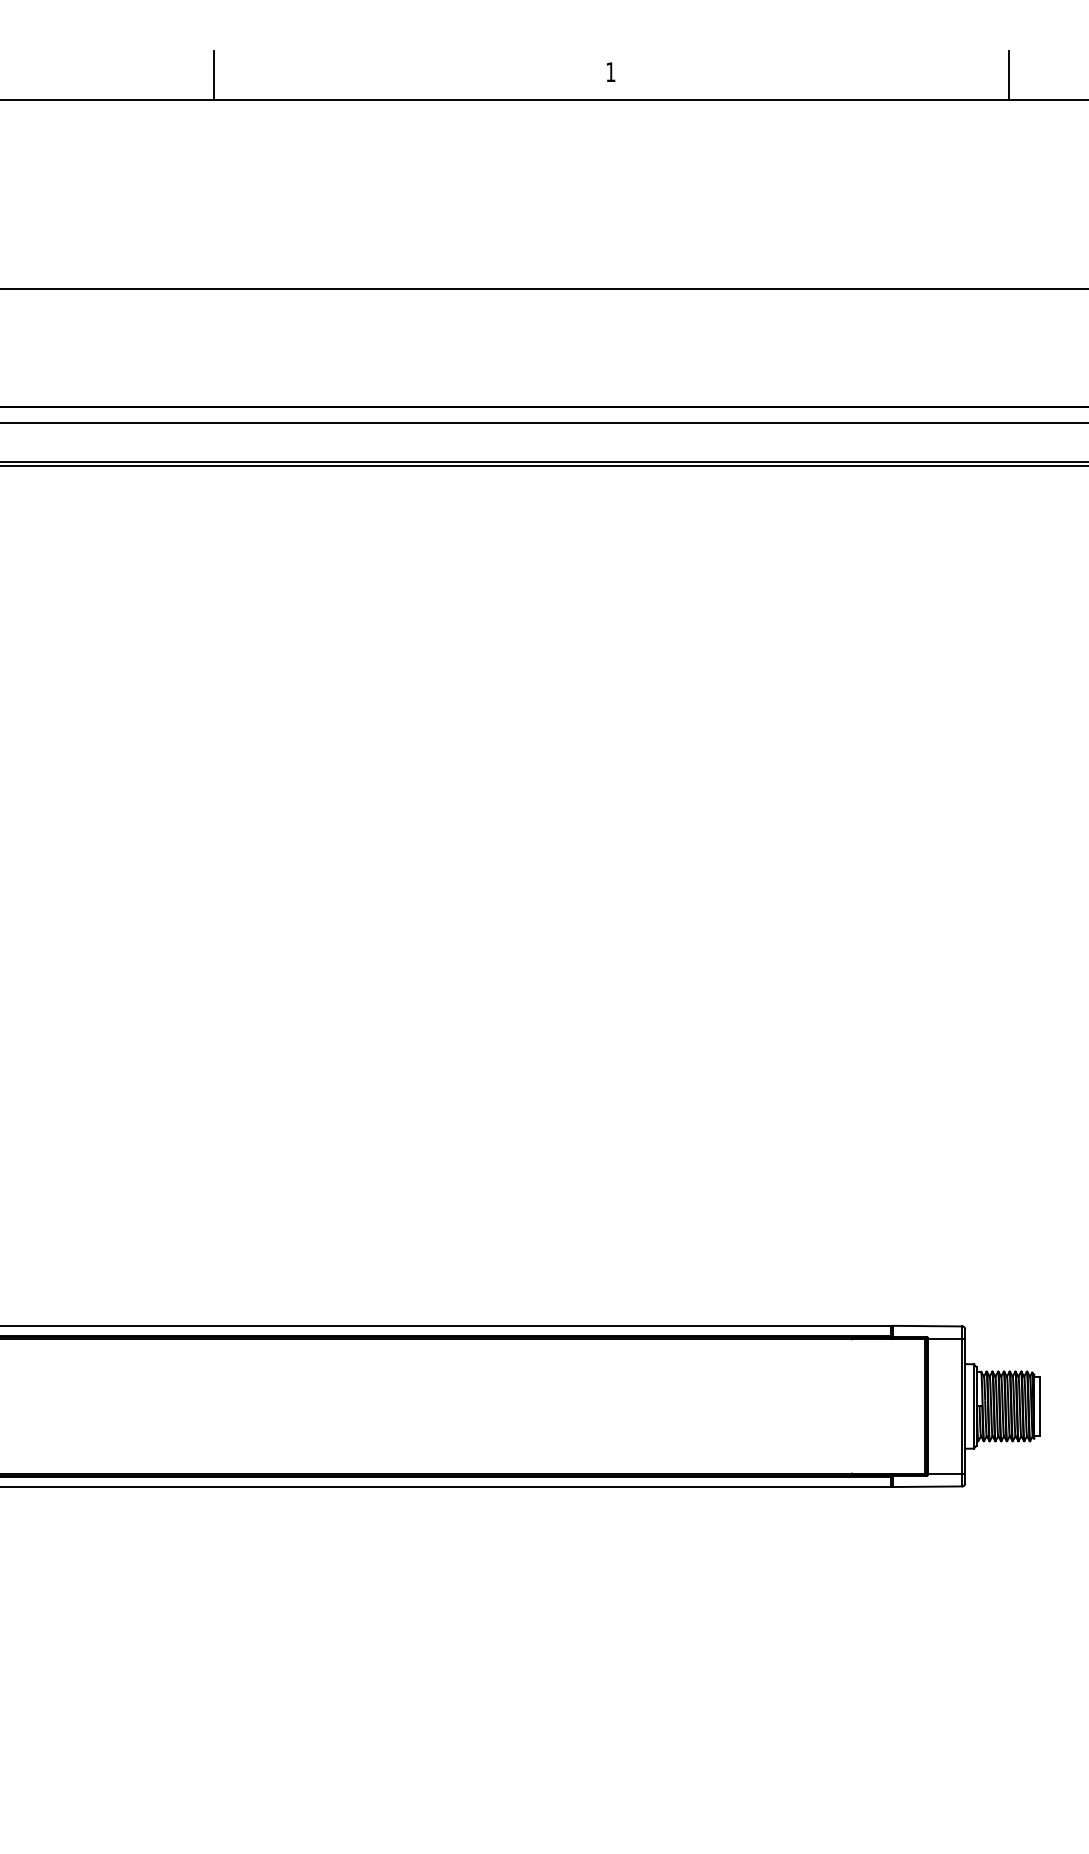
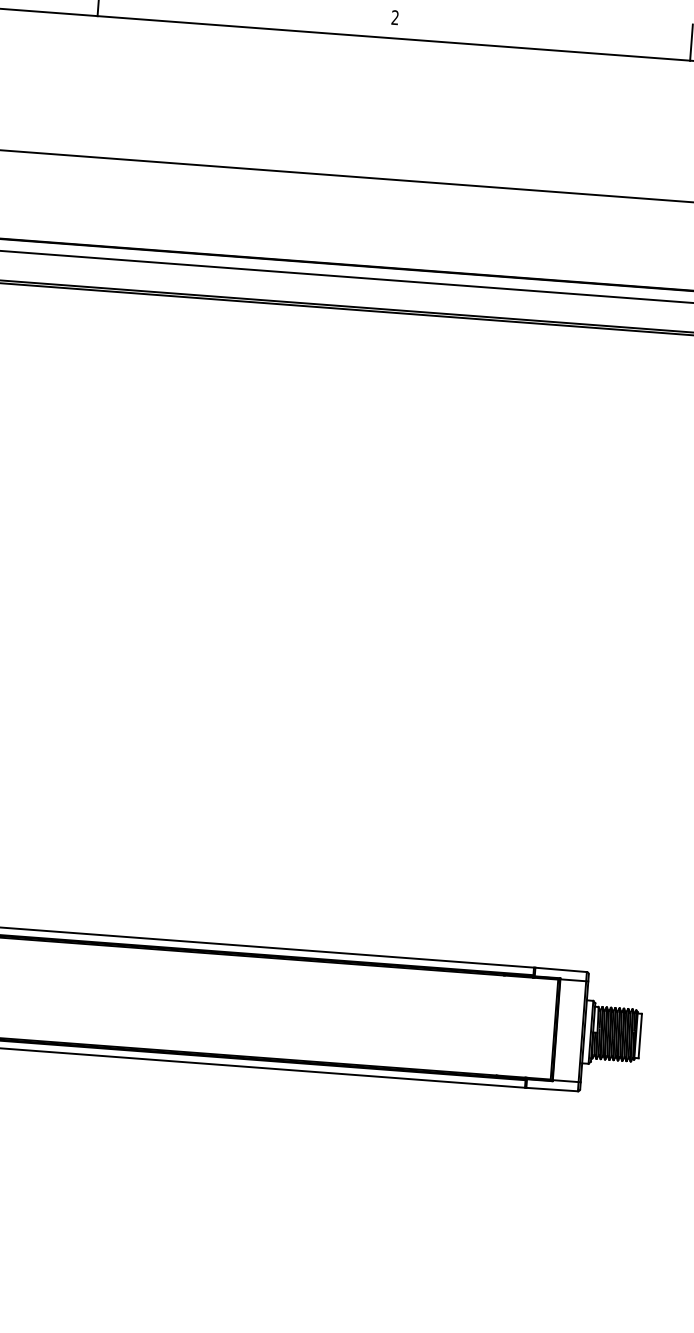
text: (610, 71) -> (394, 17), 1 -> 2

